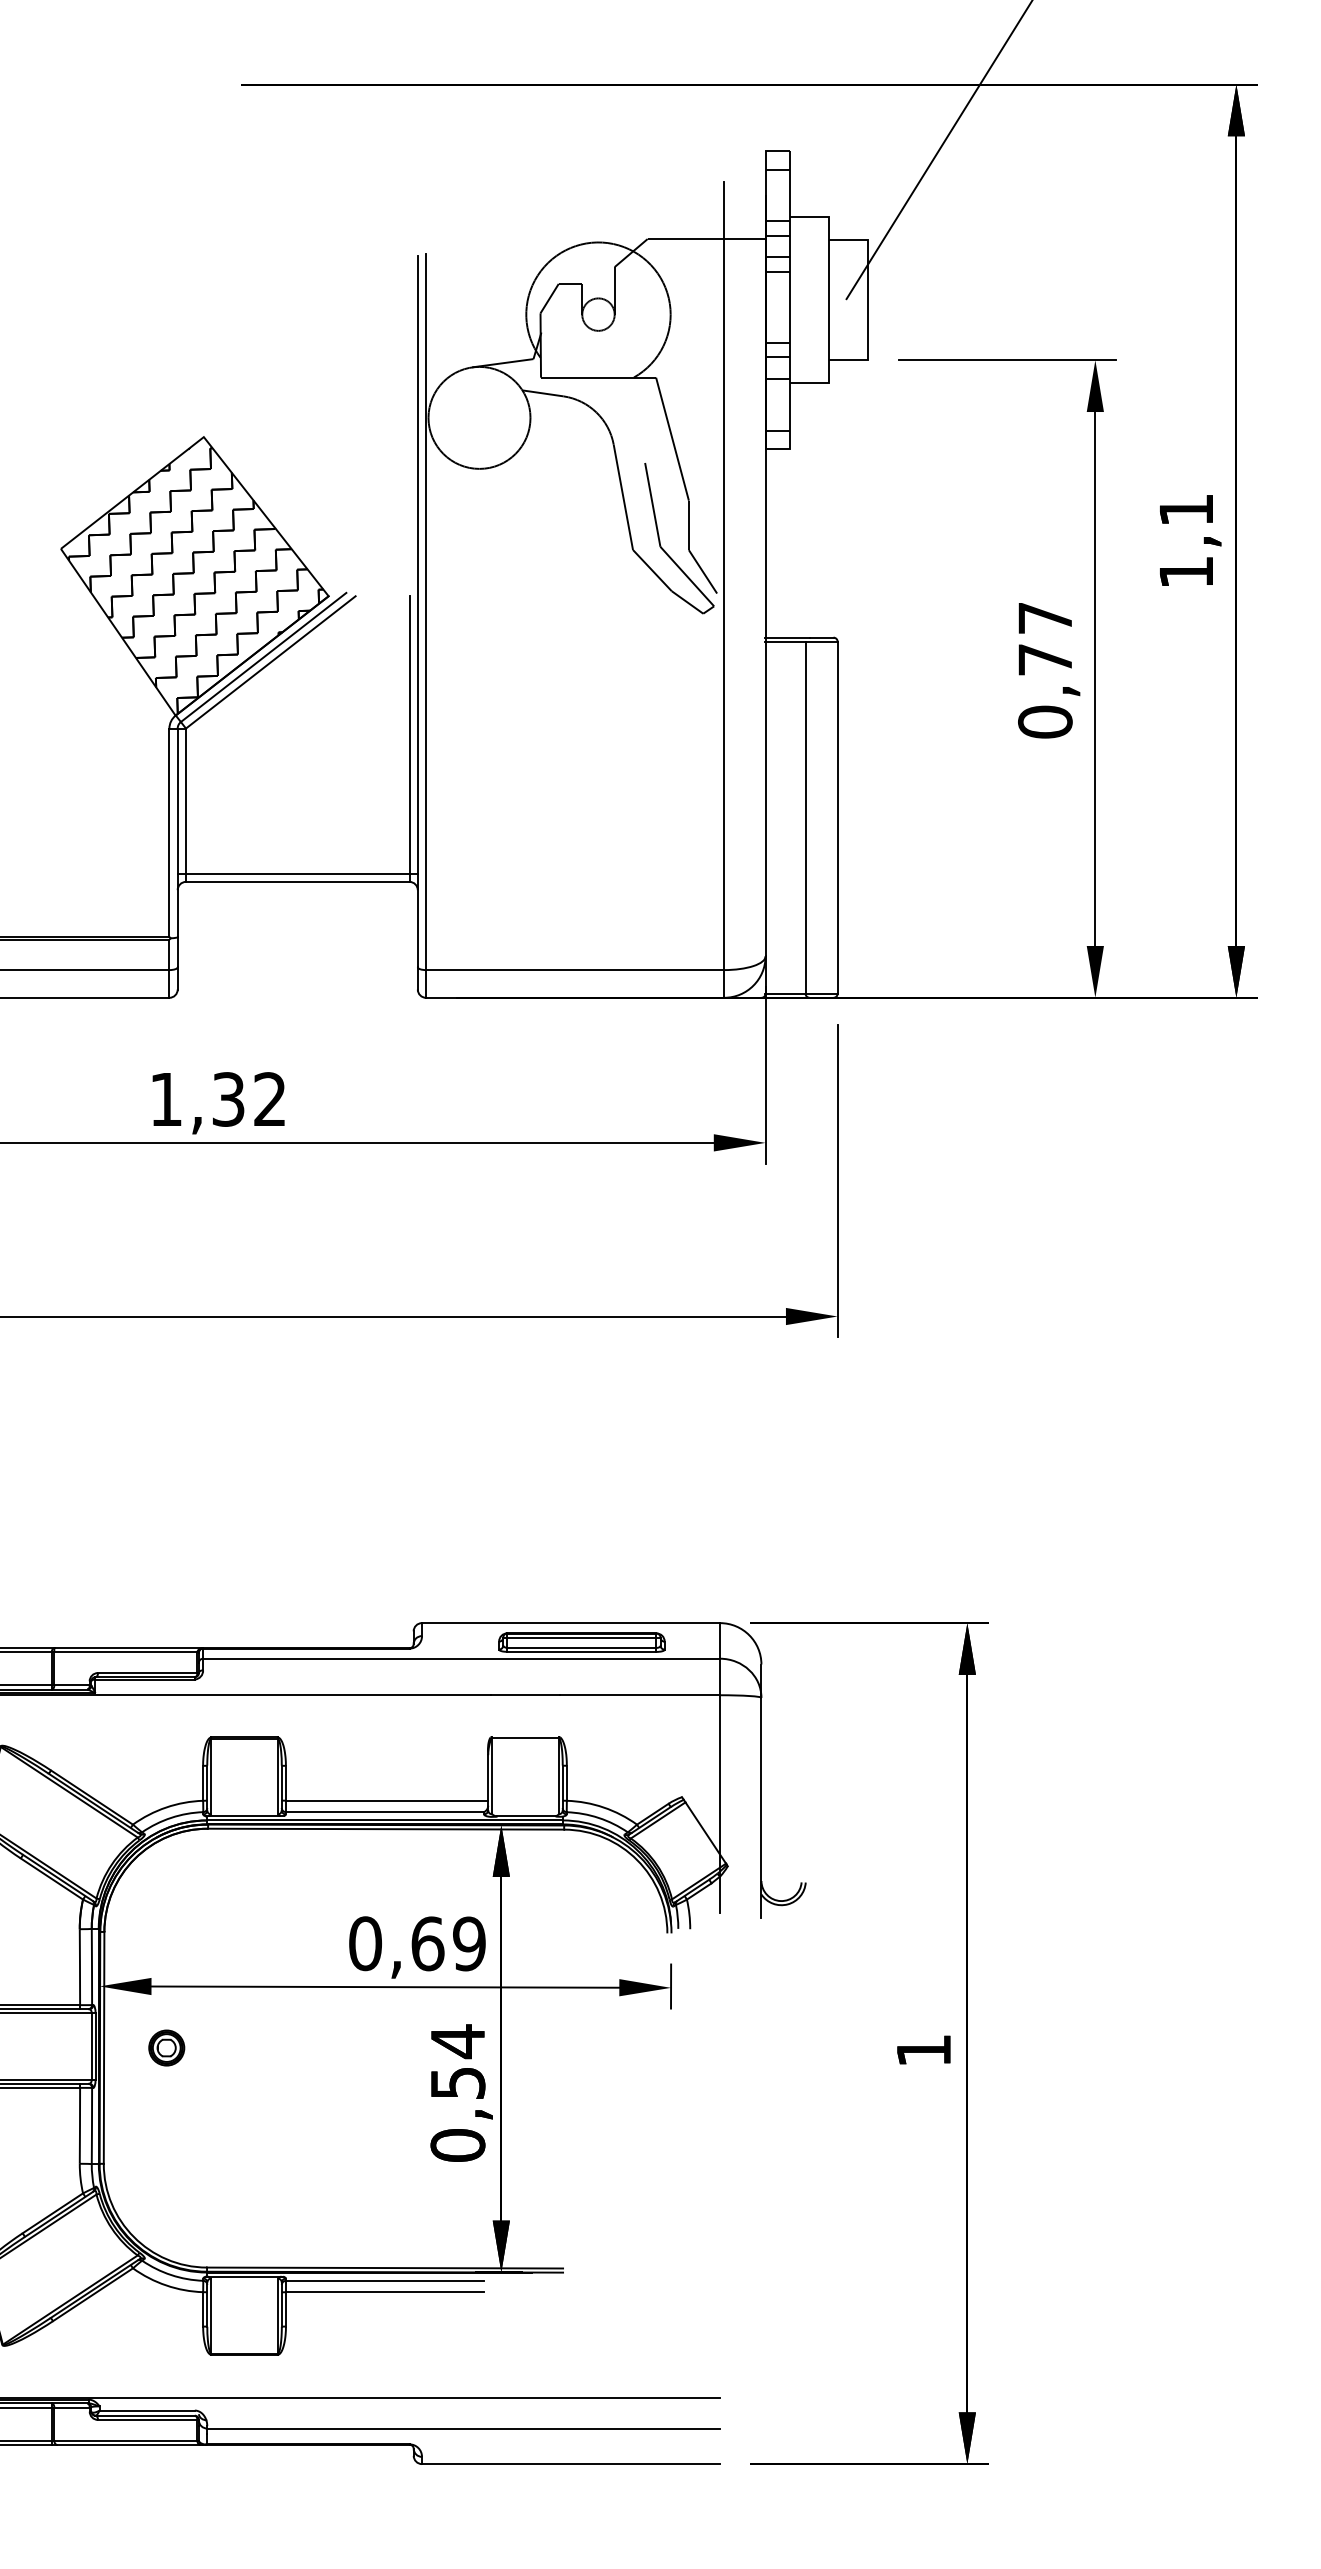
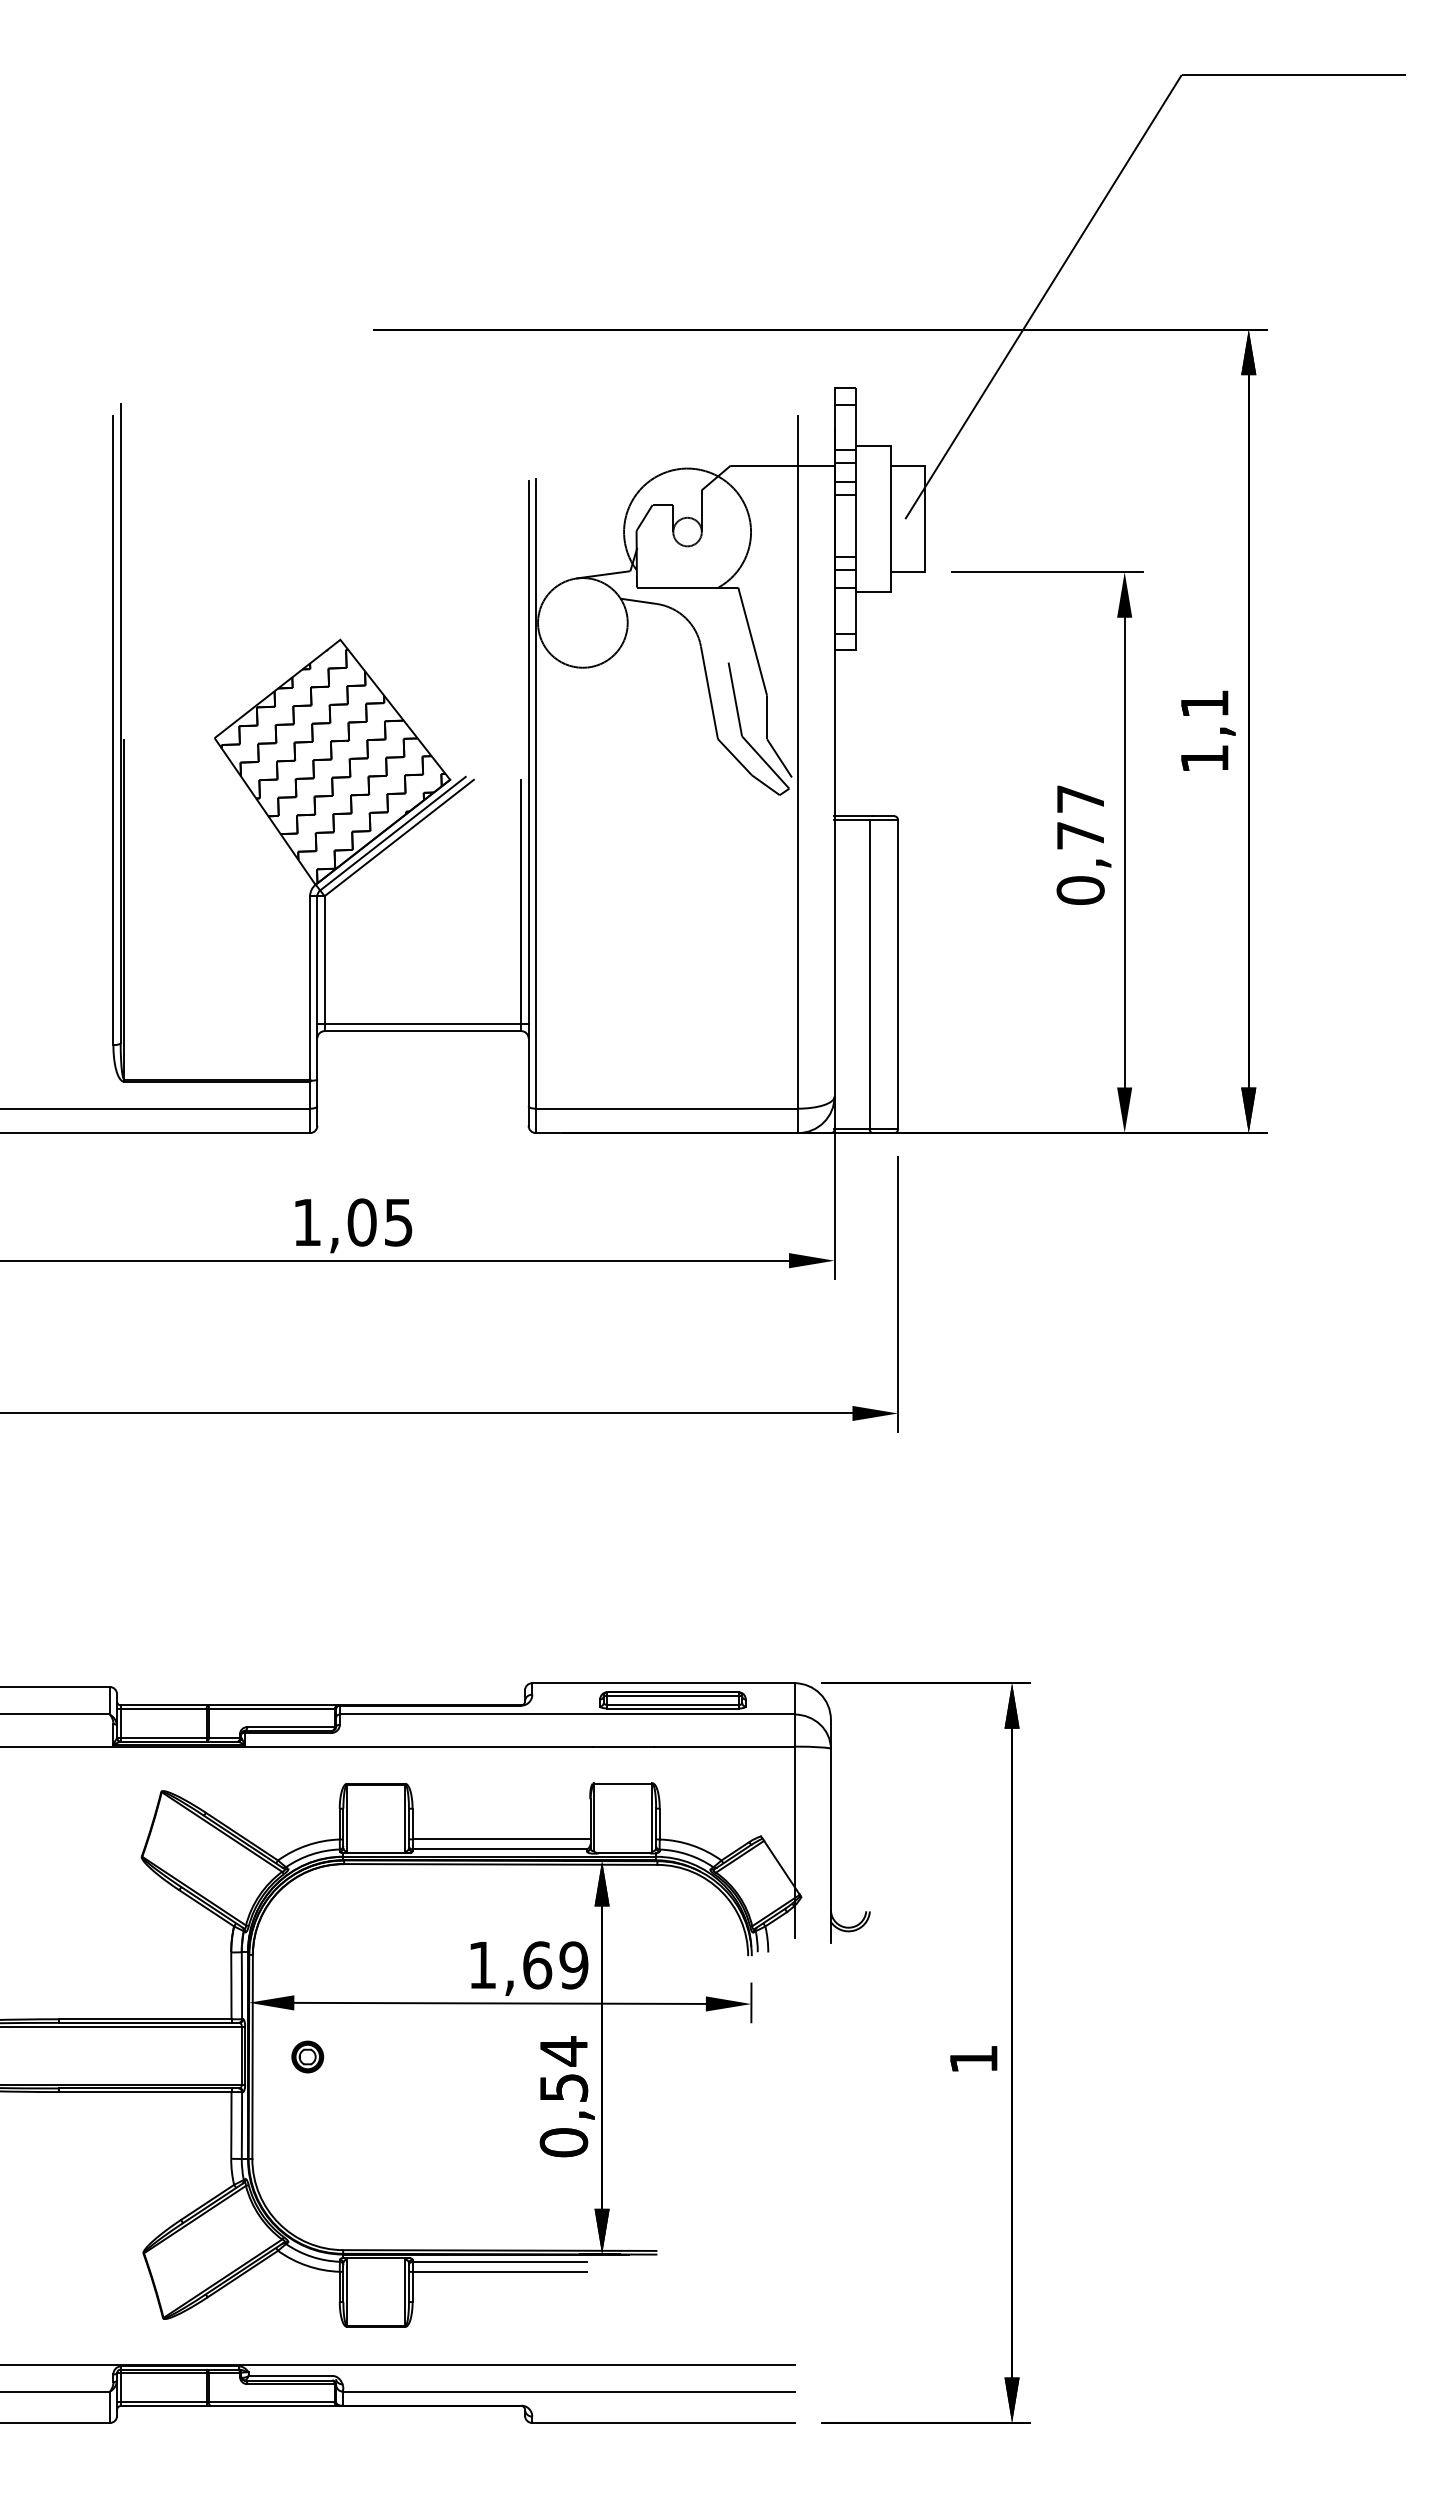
text: (248, 1099) -> (379, 1222), 1,32 -> 1,05
text: (365, 1944) -> (482, 1965), 0,69 -> 1,69

